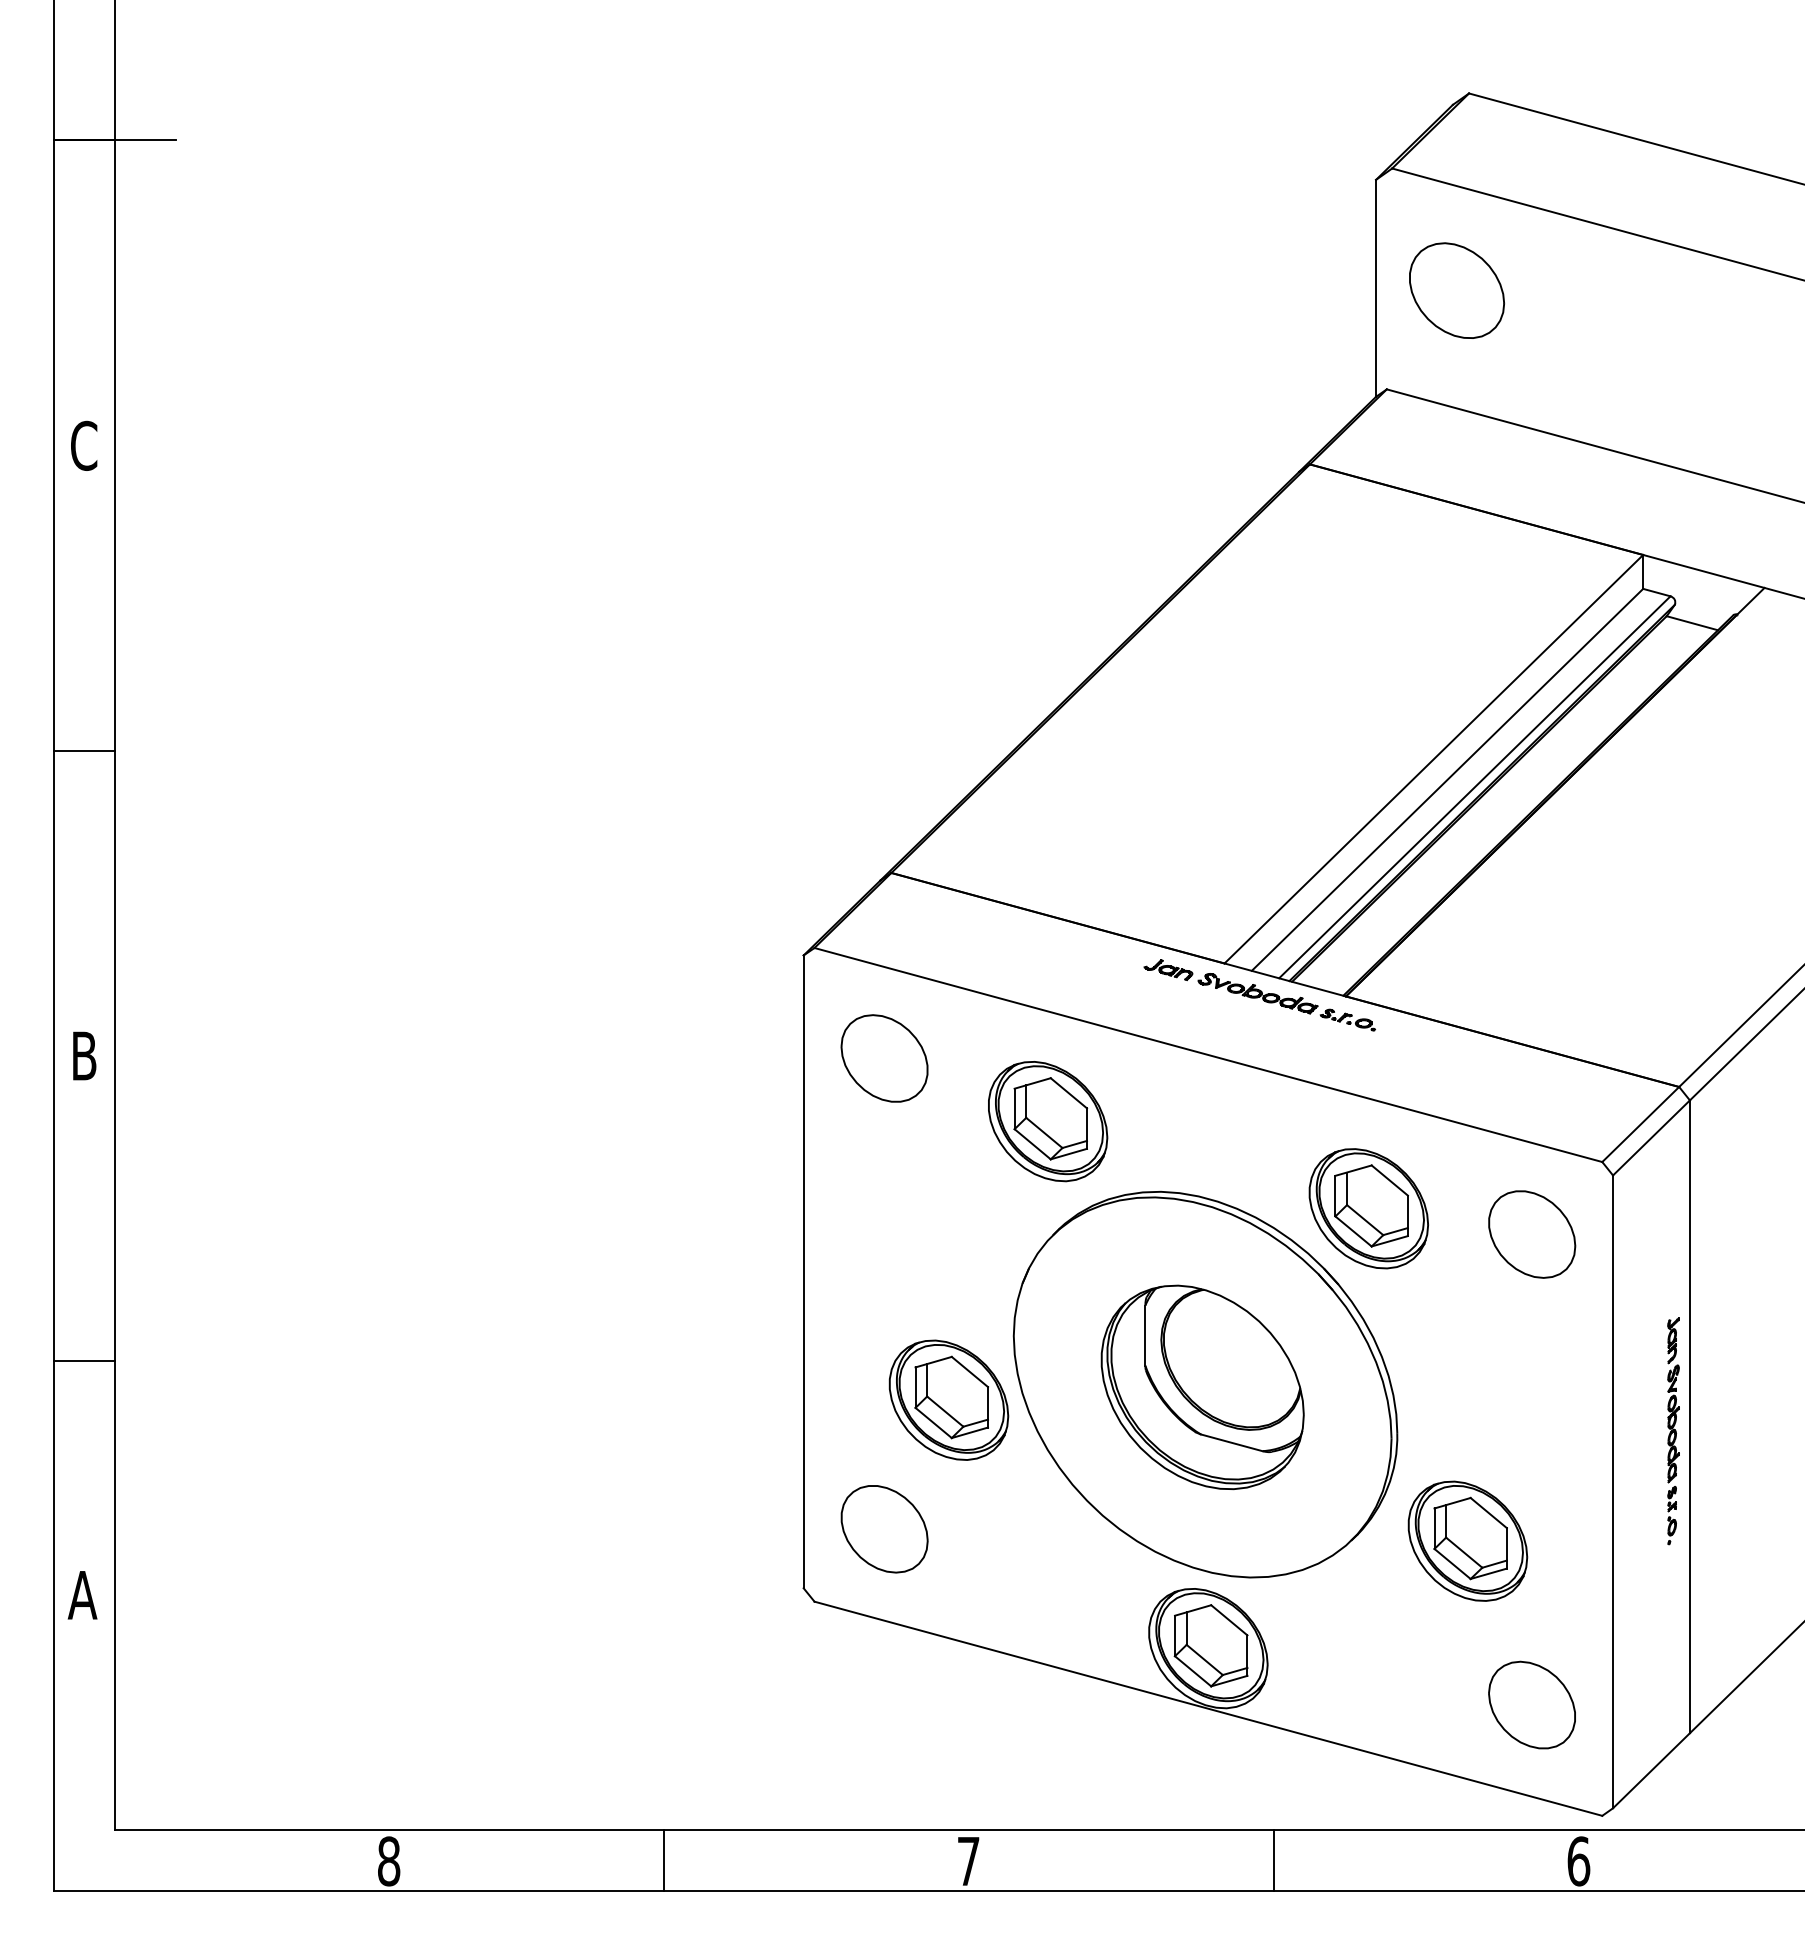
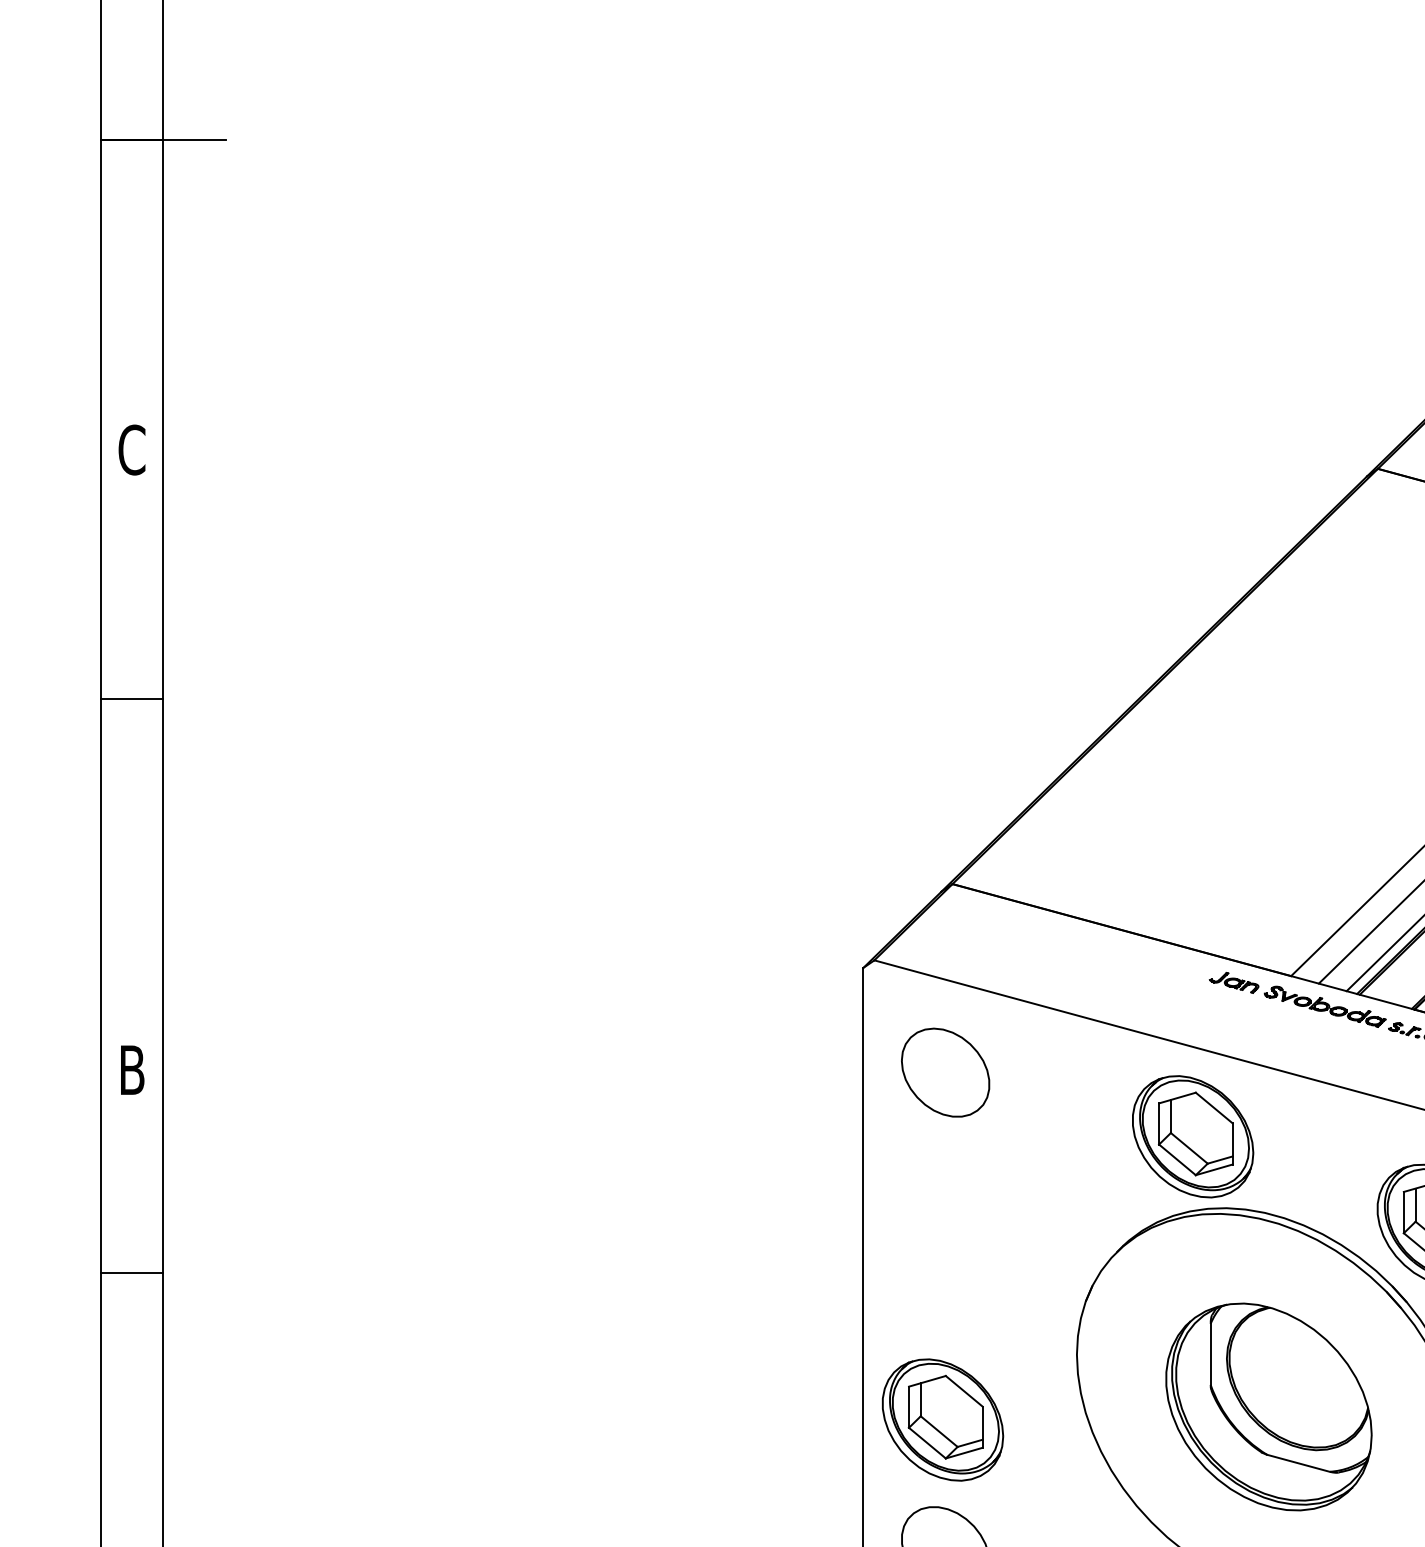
line: (84, 750) -> (132, 698), moved
part: (1048, 1121) -> (1193, 1136), moved
line: (84, 1360) -> (132, 1272), moved
part: (948, 1399) -> (942, 1419), moved

